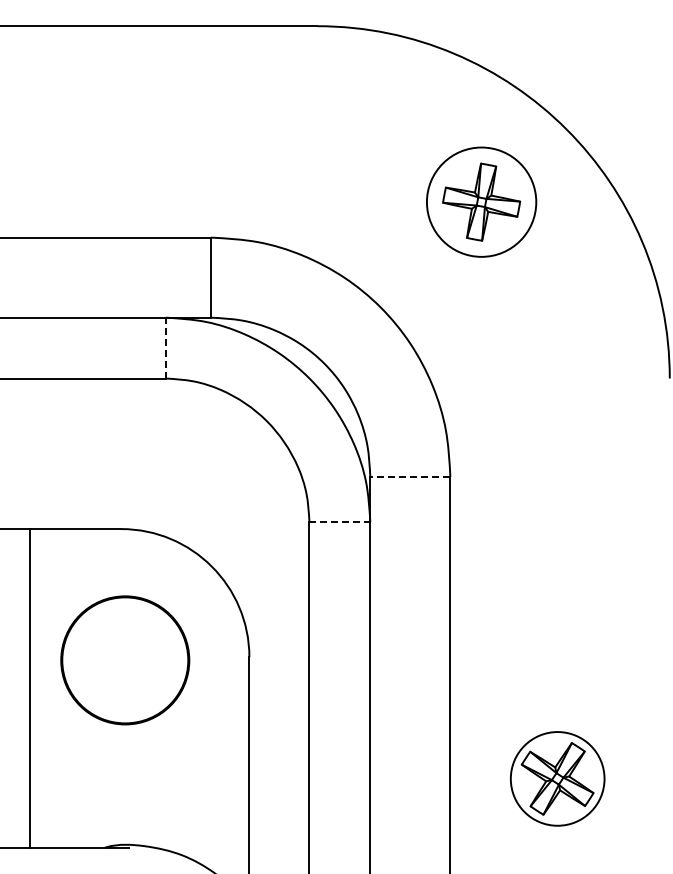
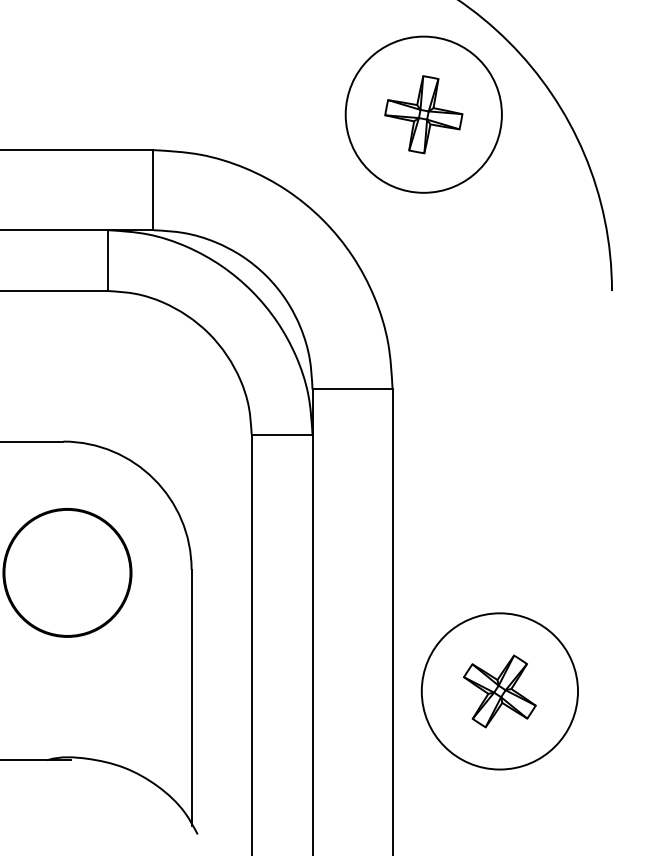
circle: (481, 202) -> (423, 115), size x1.43
line: (166, 347) -> (108, 260), dashed -> solid
line: (409, 476) -> (351, 389), dashed -> solid
line: (340, 521) -> (282, 434), dashed -> solid
circle: (557, 778) -> (499, 691), size x1.67

